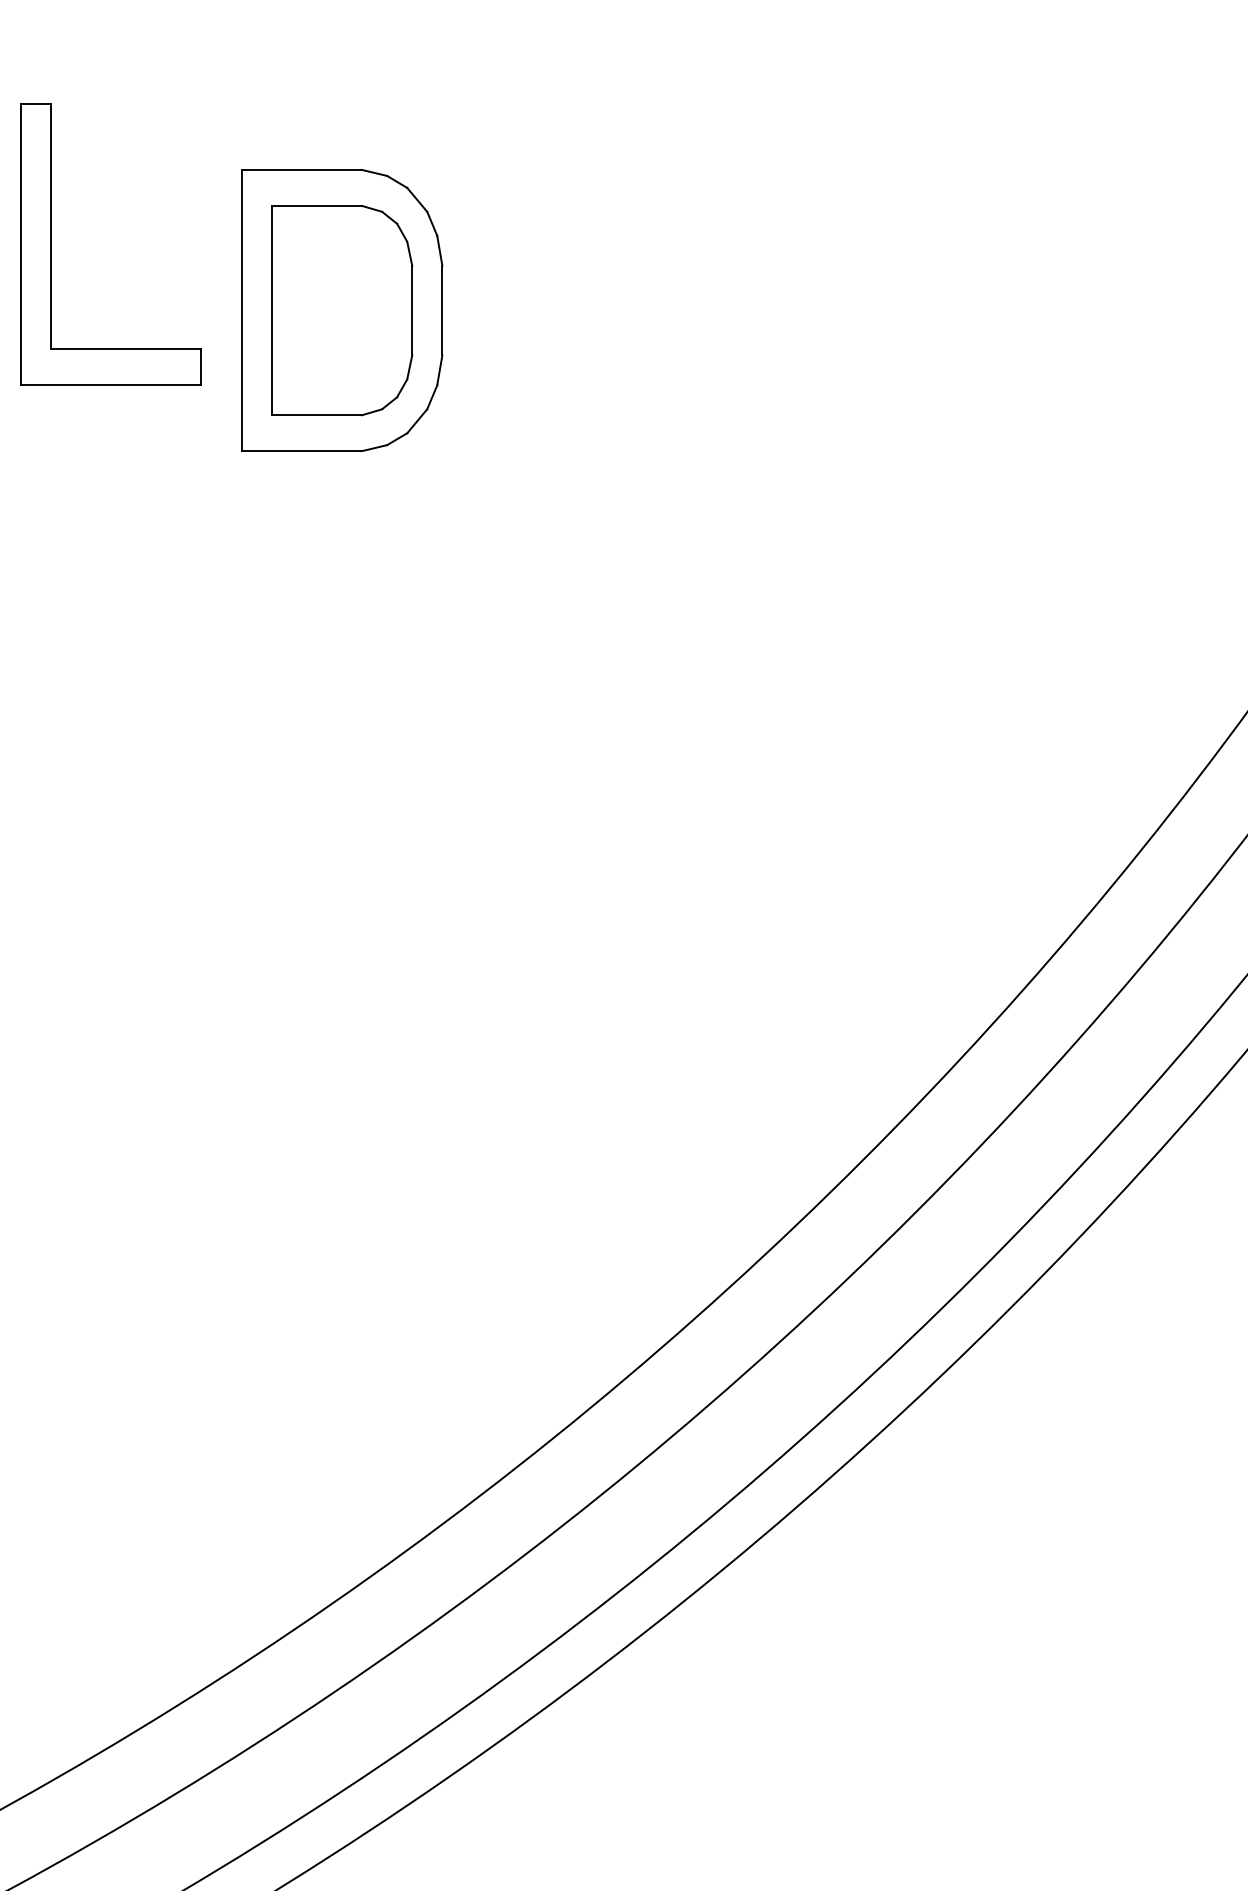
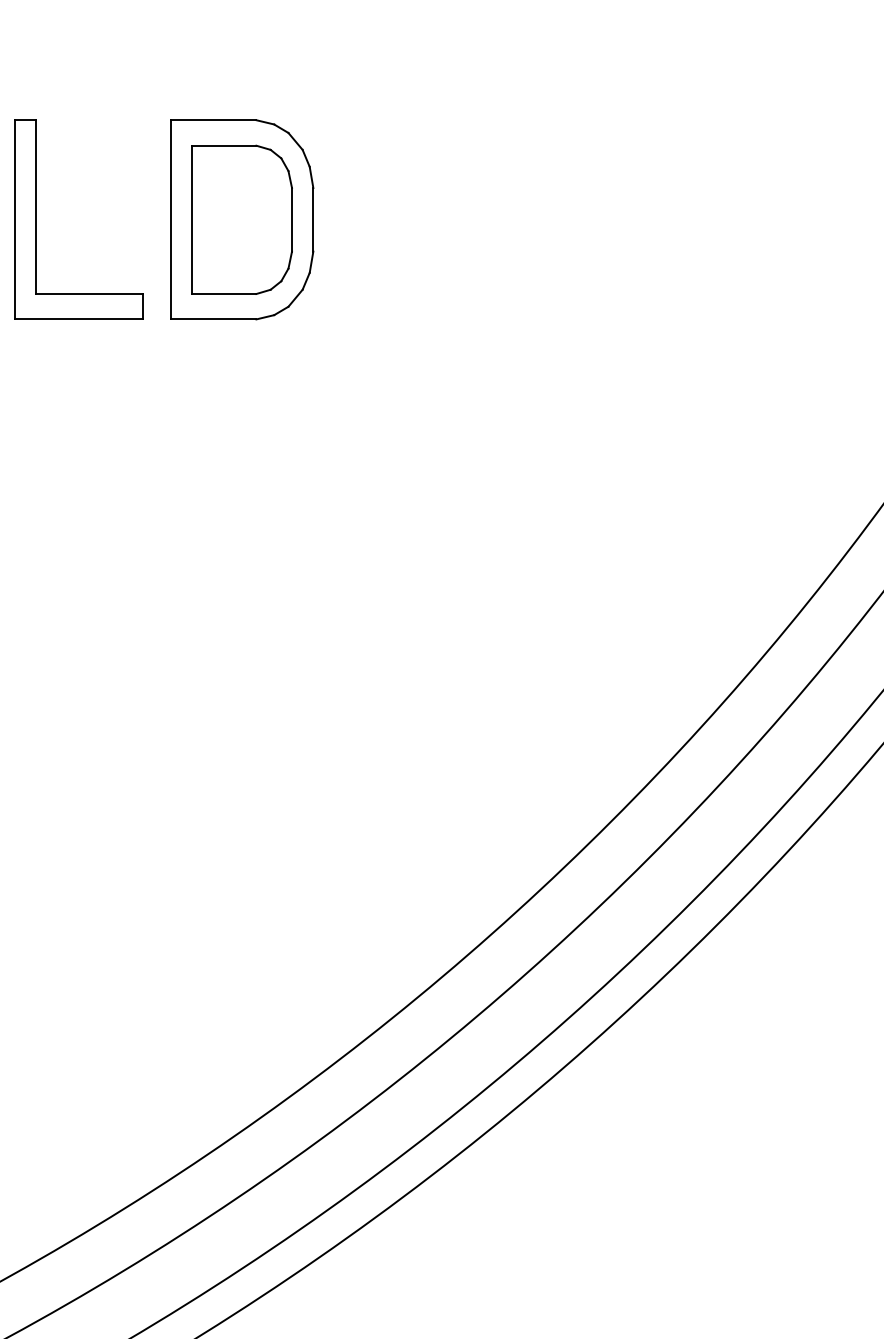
part: (51, 244) -> (36, 219), moved

